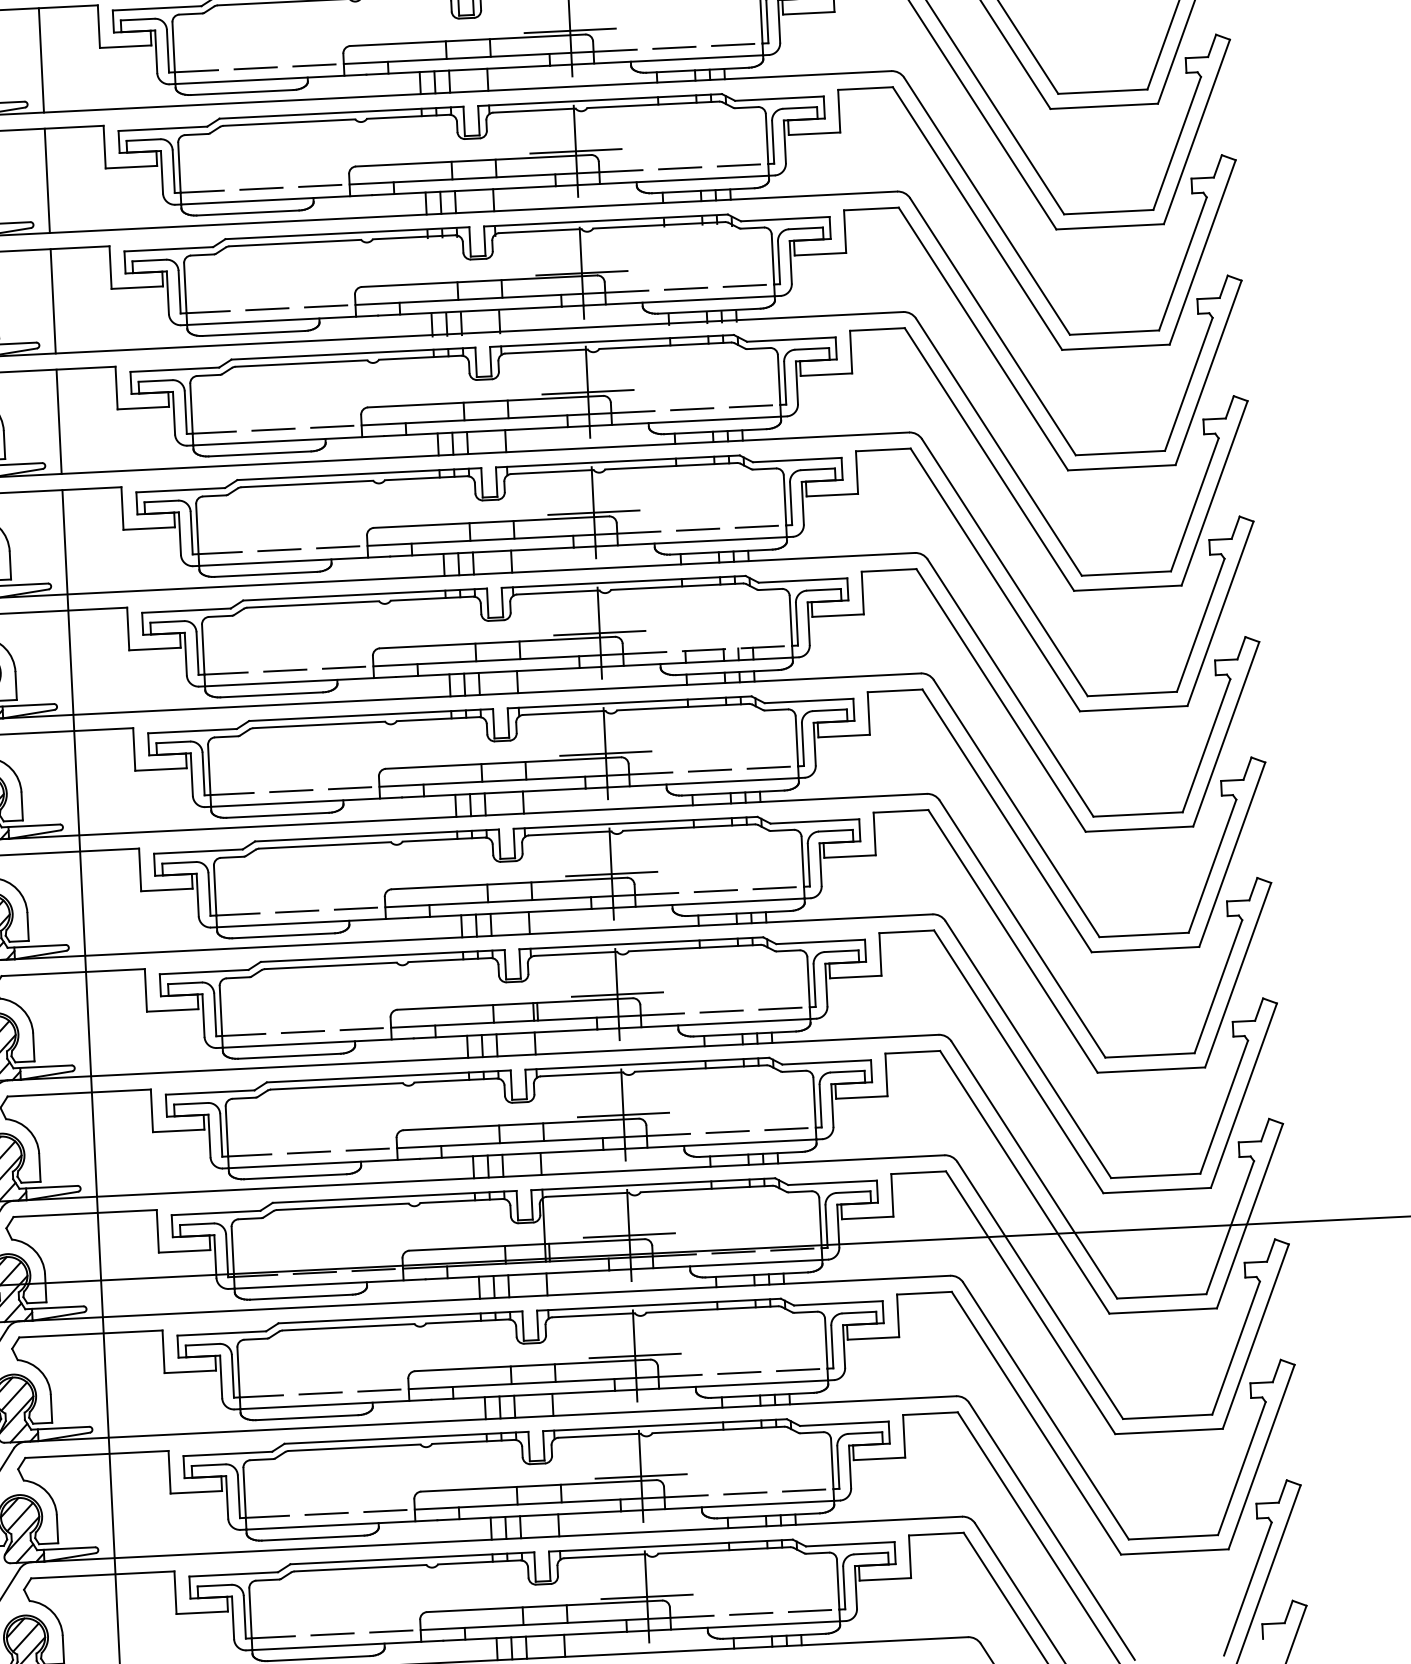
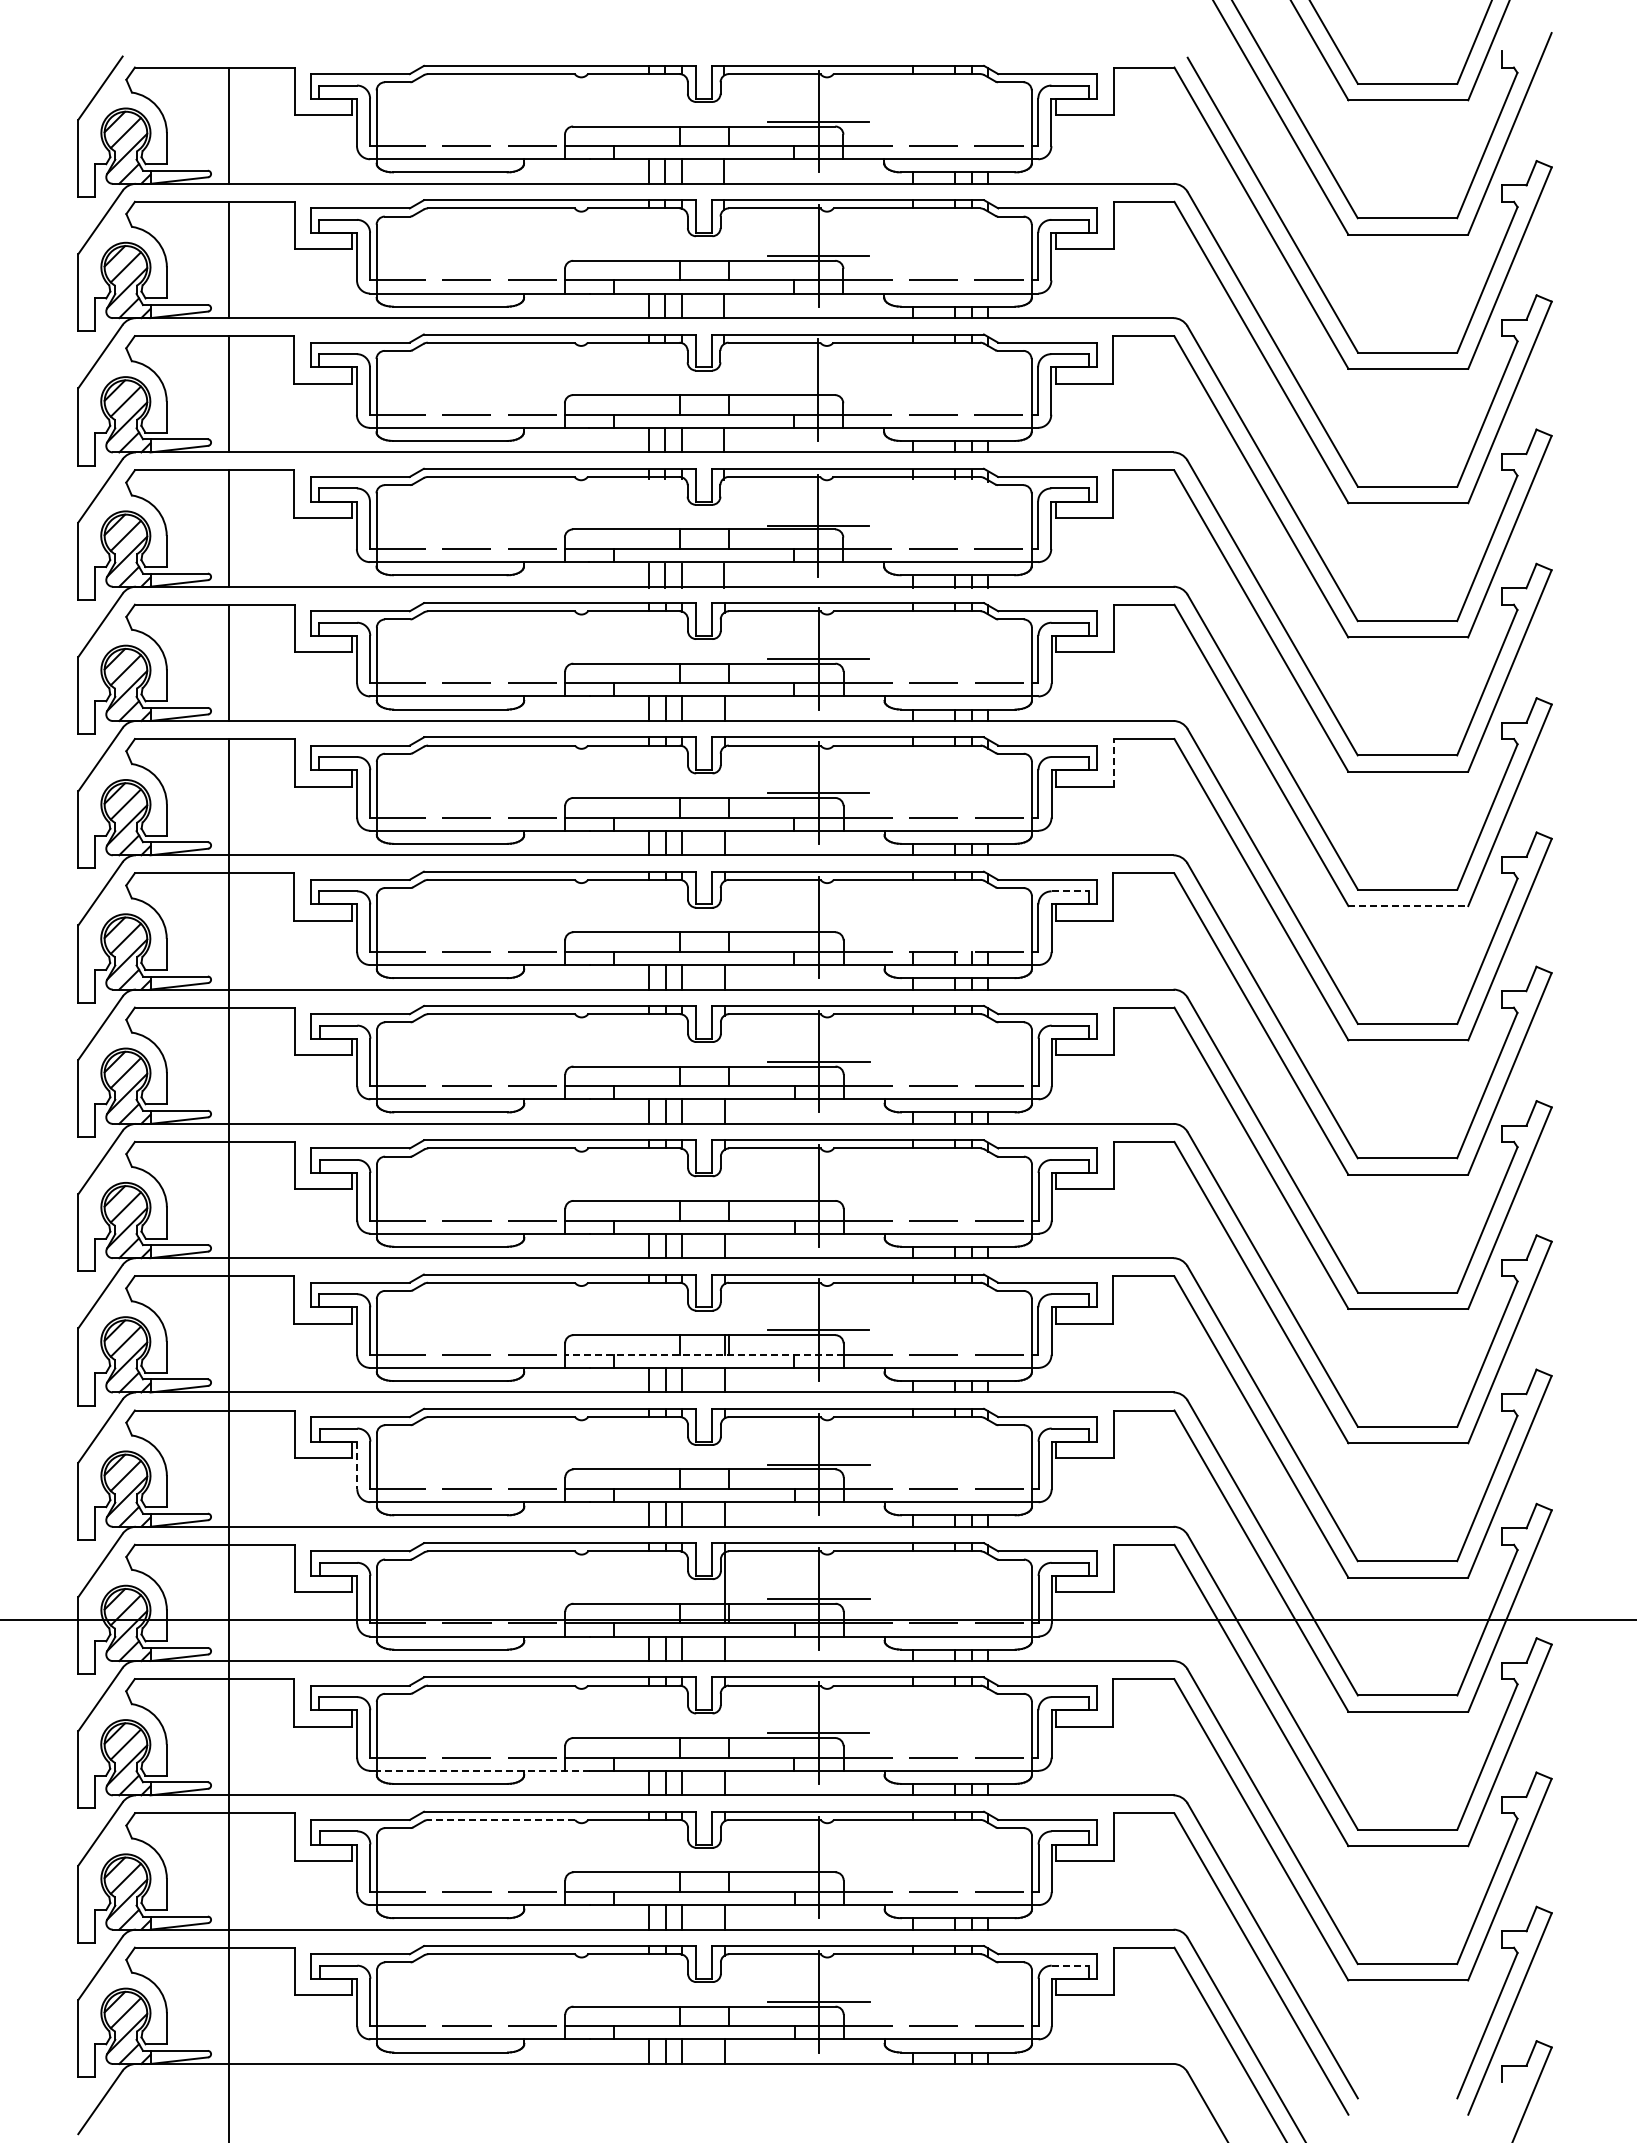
line: (576, 151) -> (818, 390), removed
line: (857, 472) -> (1113, 762), solid -> dashed
line: (1127, 588) -> (1408, 906), solid -> dashed
line: (824, 589) -> (1070, 891), solid -> dashed
line: (599, 633) -> (818, 927), removed
line: (611, 873) -> (818, 1195), removed
line: (515, 1021) -> (703, 1354), solid -> dashed
line: (209, 1136) -> (357, 1465), solid -> dashed
line: (335, 1404) -> (482, 1770), solid -> dashed
line: (354, 1447) -> (501, 1819), solid -> dashed
line: (640, 1476) -> (818, 1867), removed
line: (871, 1553) -> (1070, 1965), solid -> dashed

